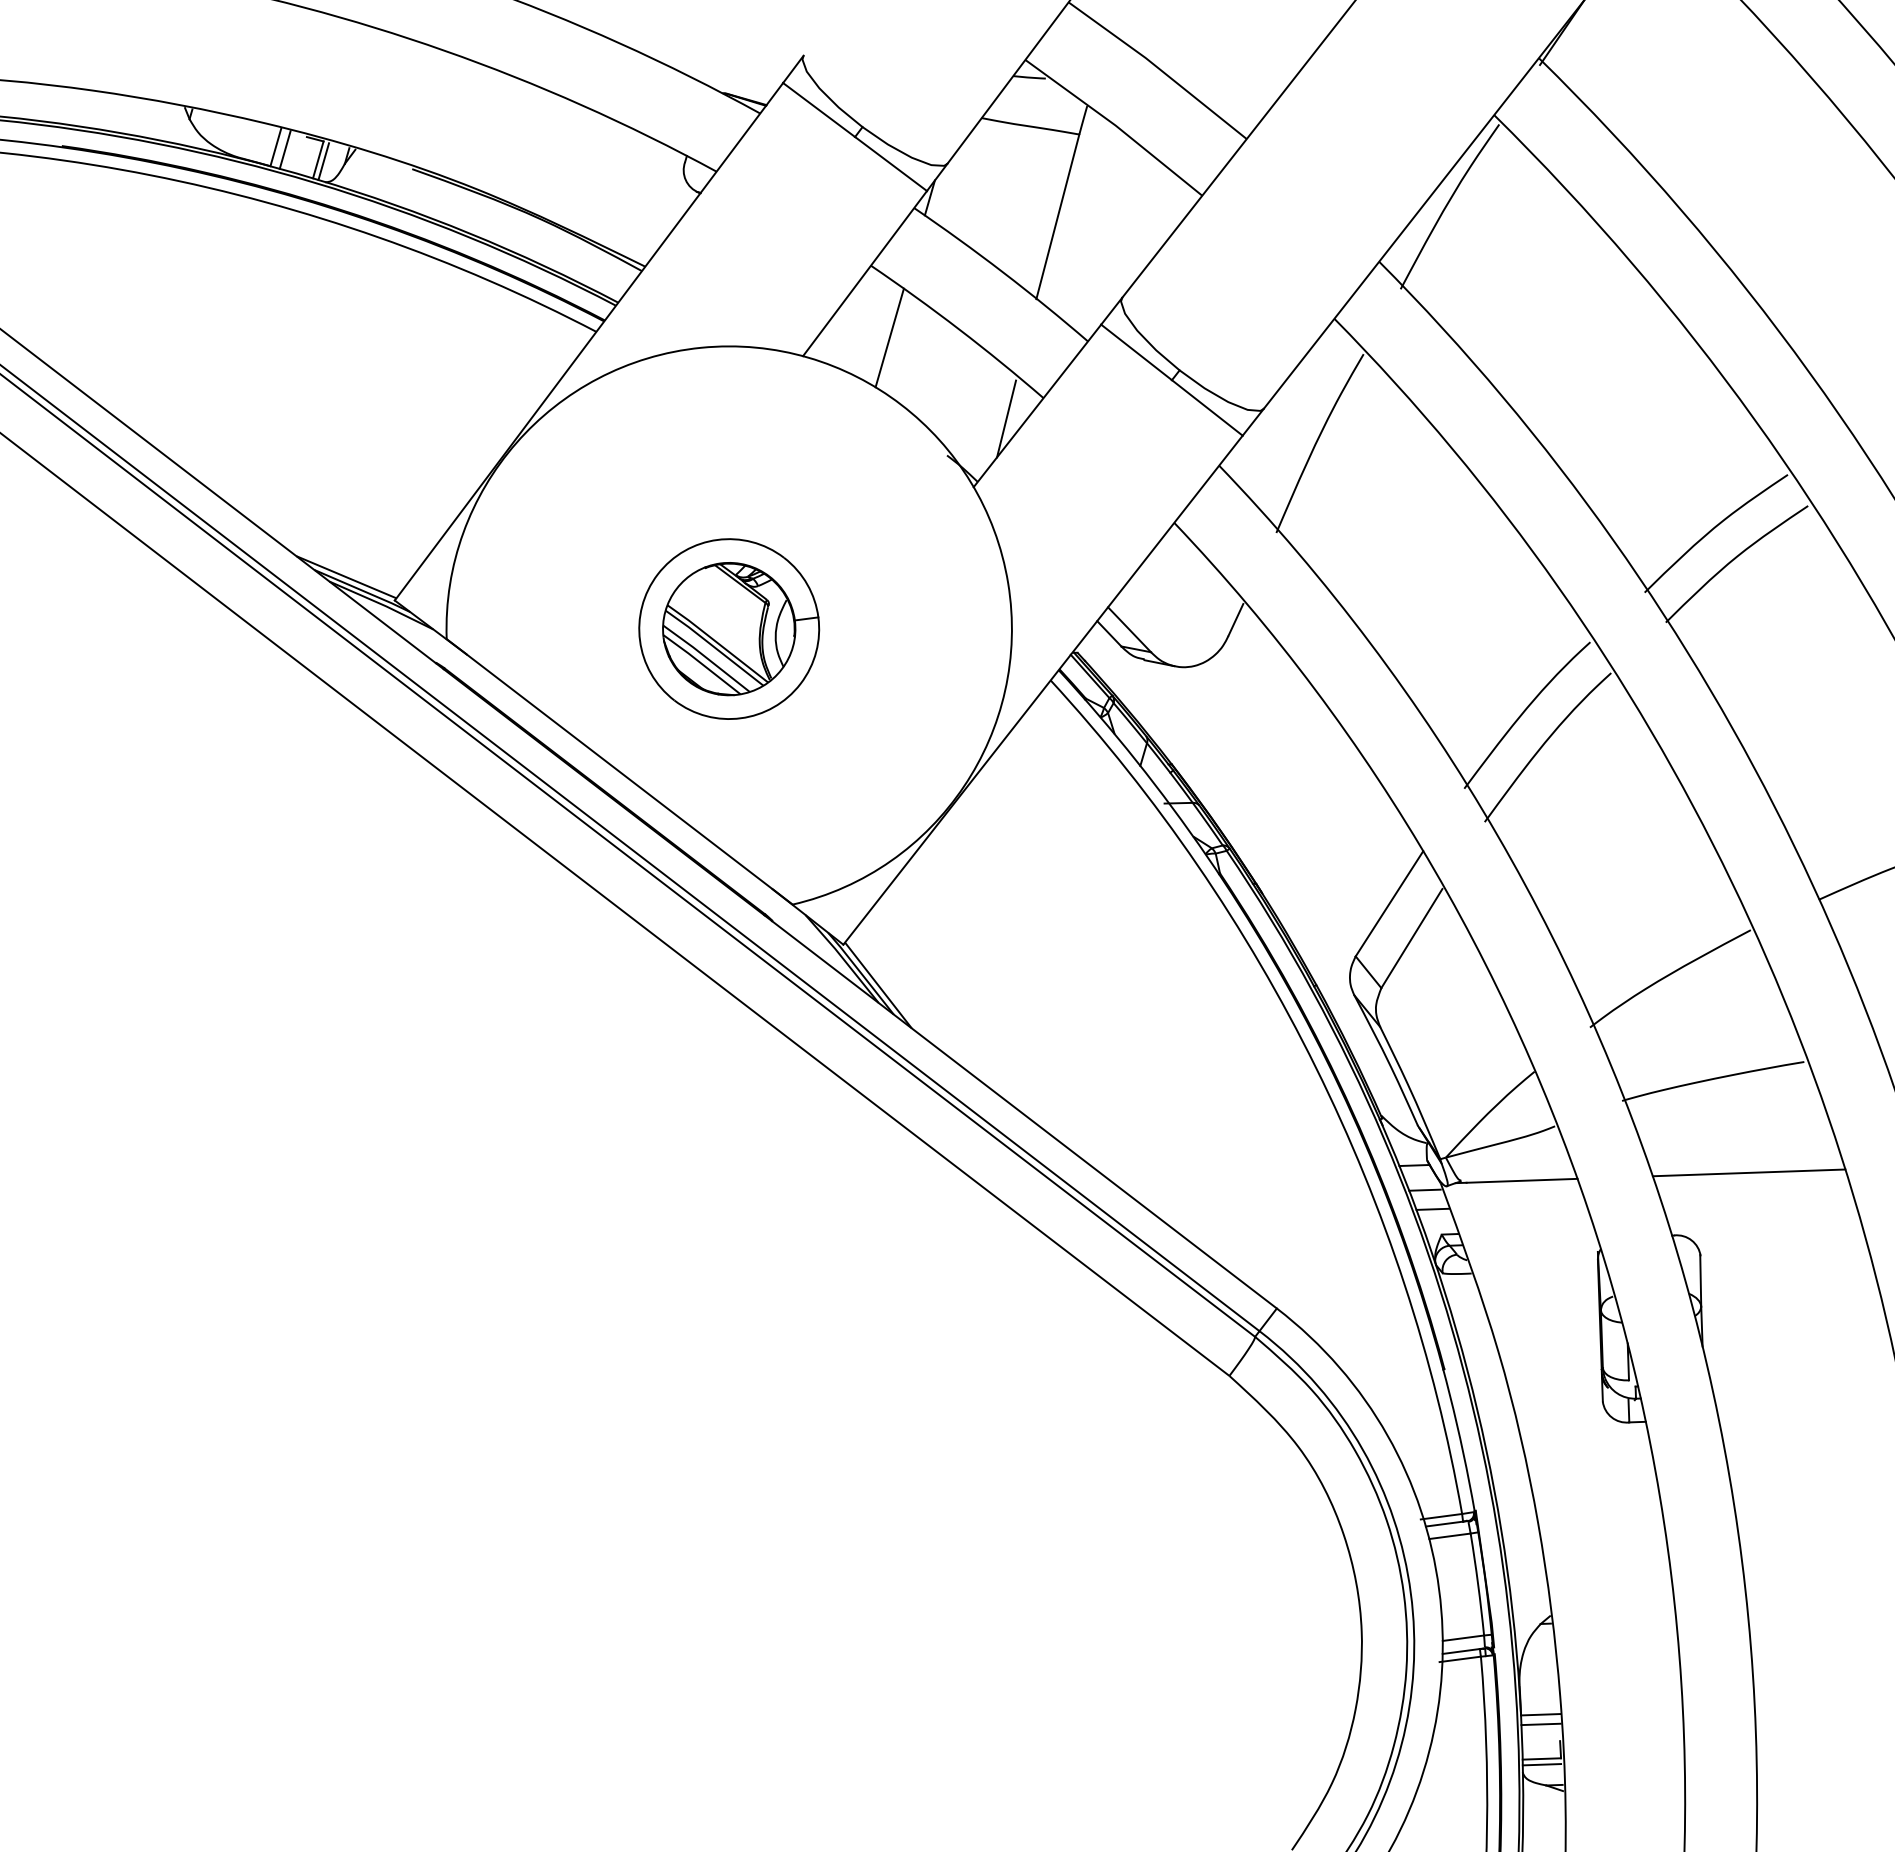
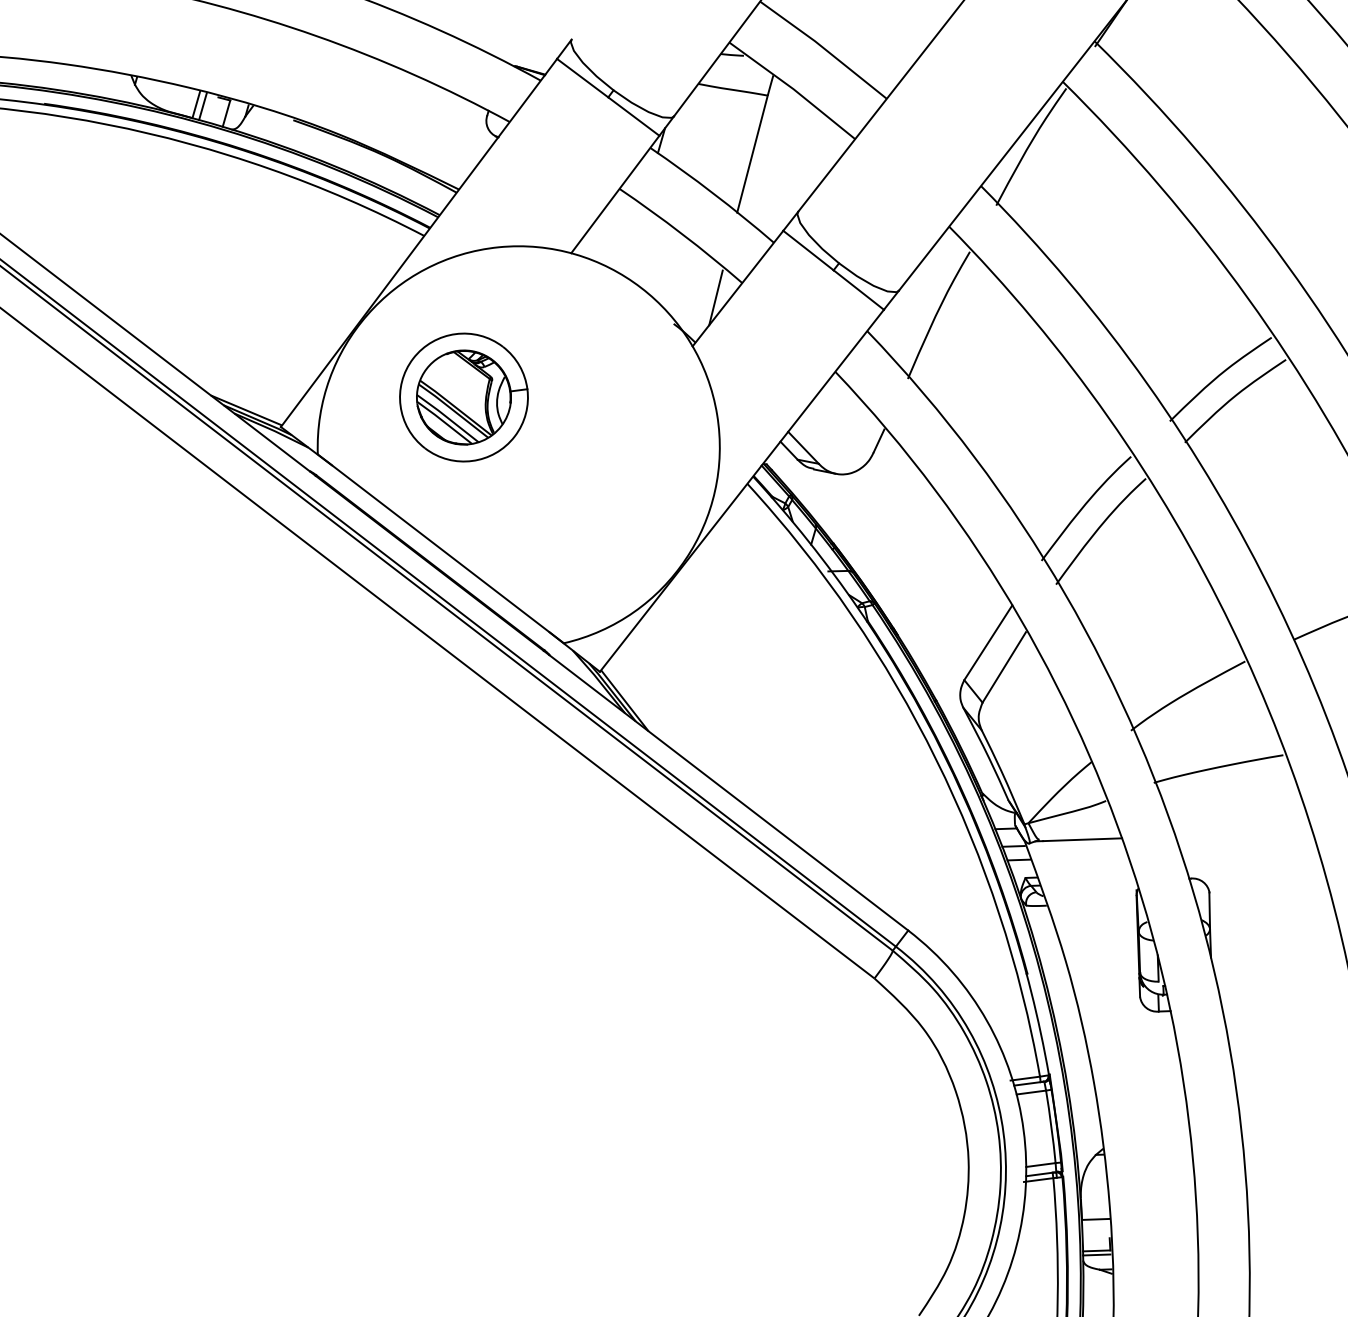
line: (323, 161) -> (230, 114), removed
line: (889, 337) -> (632, 239), removed
part: (729, 628) -> (464, 397), moved
line: (1748, 1172) -> (1243, 833), removed
line: (1540, 1724) -> (1095, 1226), removed

